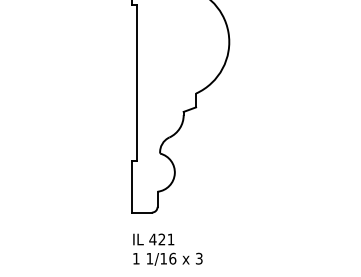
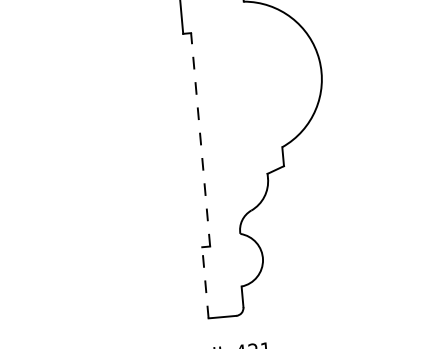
line: (137, 82) -> (200, 139), solid -> dashed
line: (131, 186) -> (205, 282), solid -> dashed

